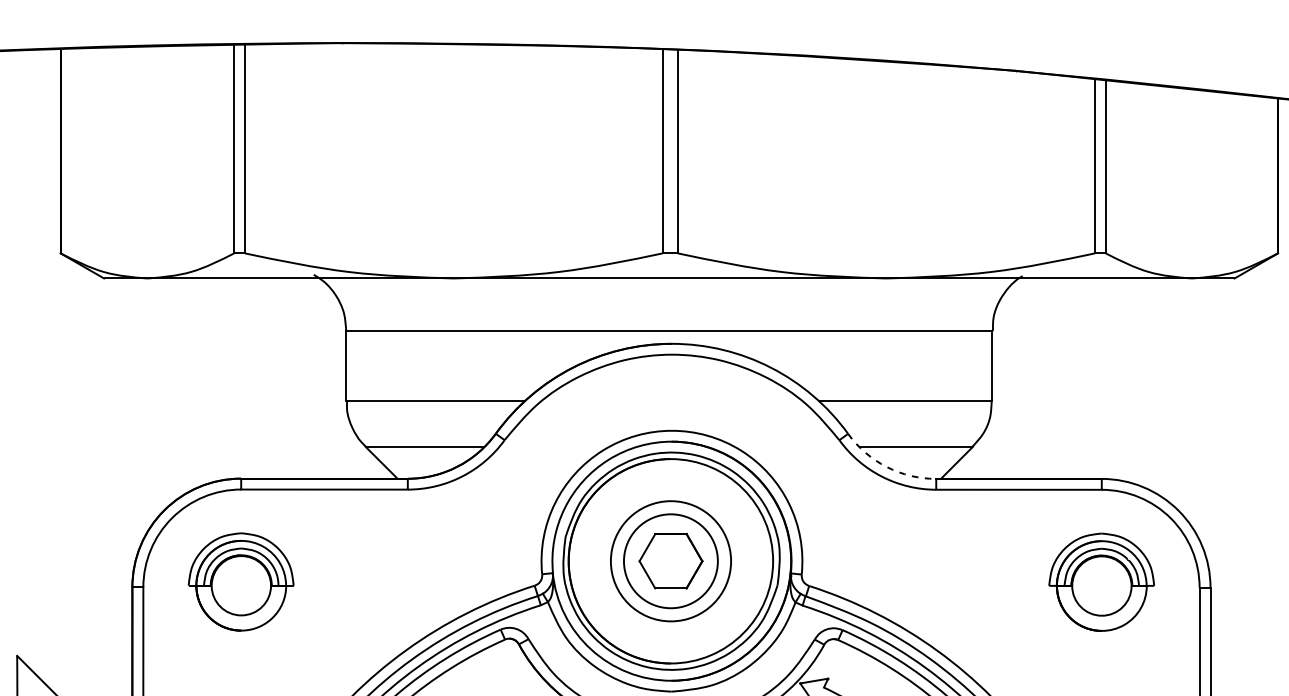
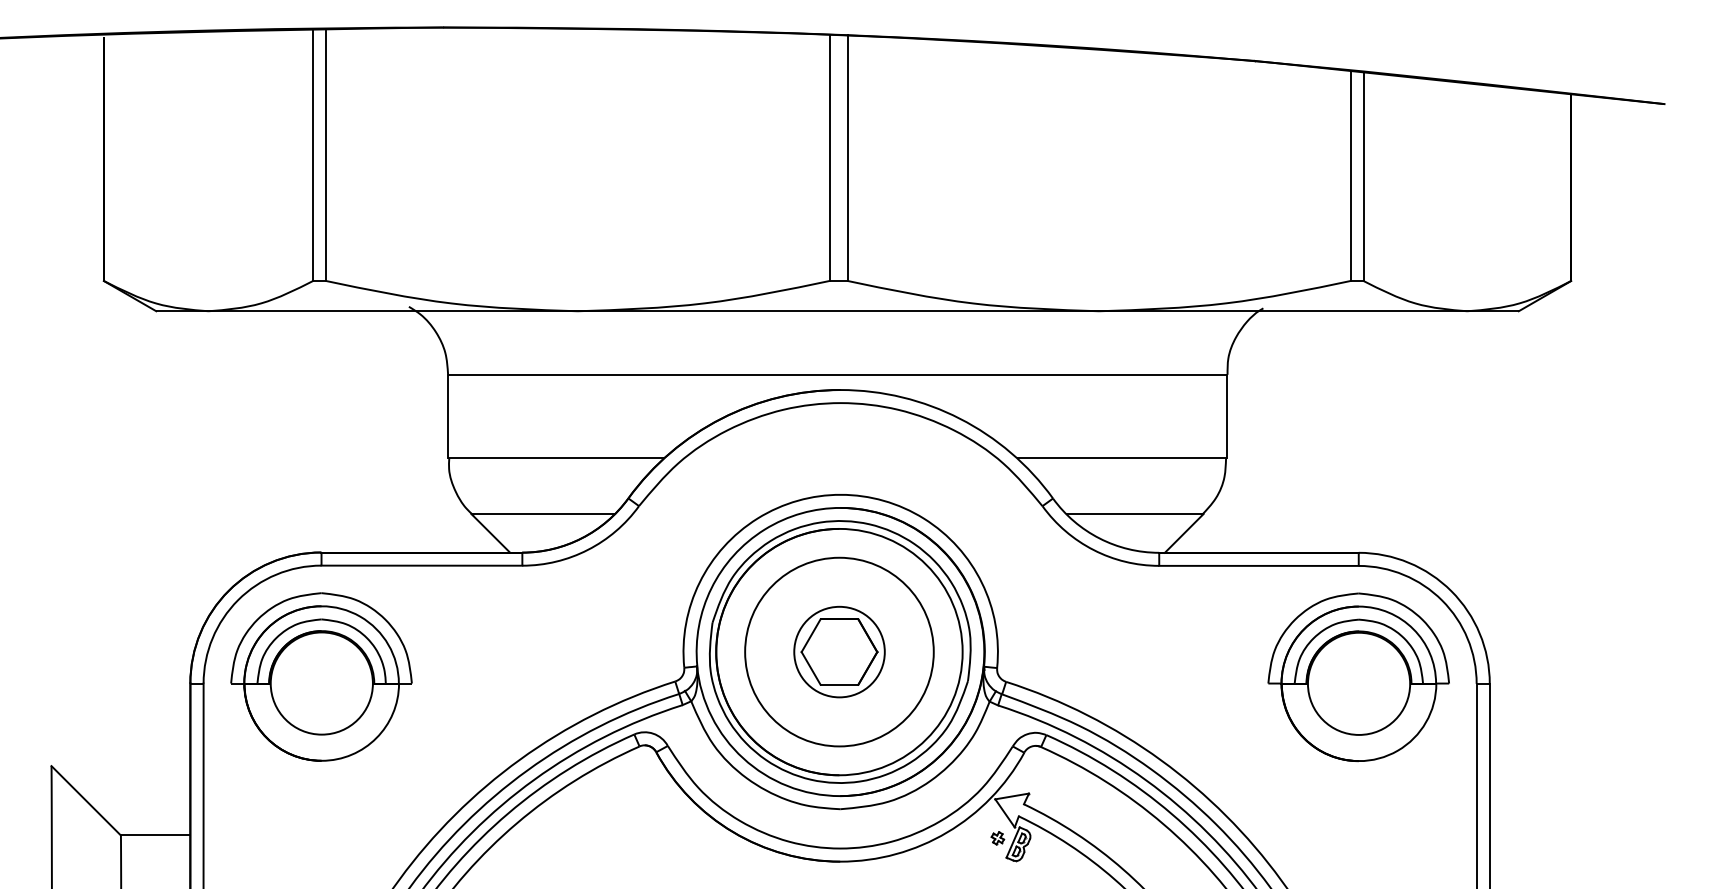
arc: (886, 467) -> (1099, 538), dashed -> solid
circle: (670, 560) -> (839, 651), size x0.62
circle: (670, 560) -> (839, 651), size x1.67
part: (241, 581) -> (321, 676), size x1.43
part: (1101, 582) -> (1358, 677), size x1.43

